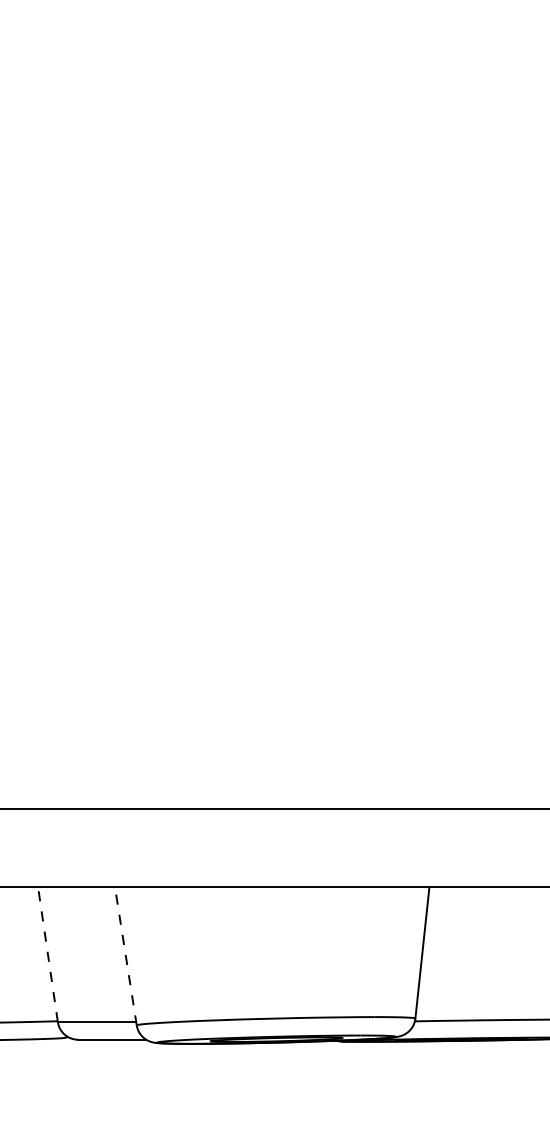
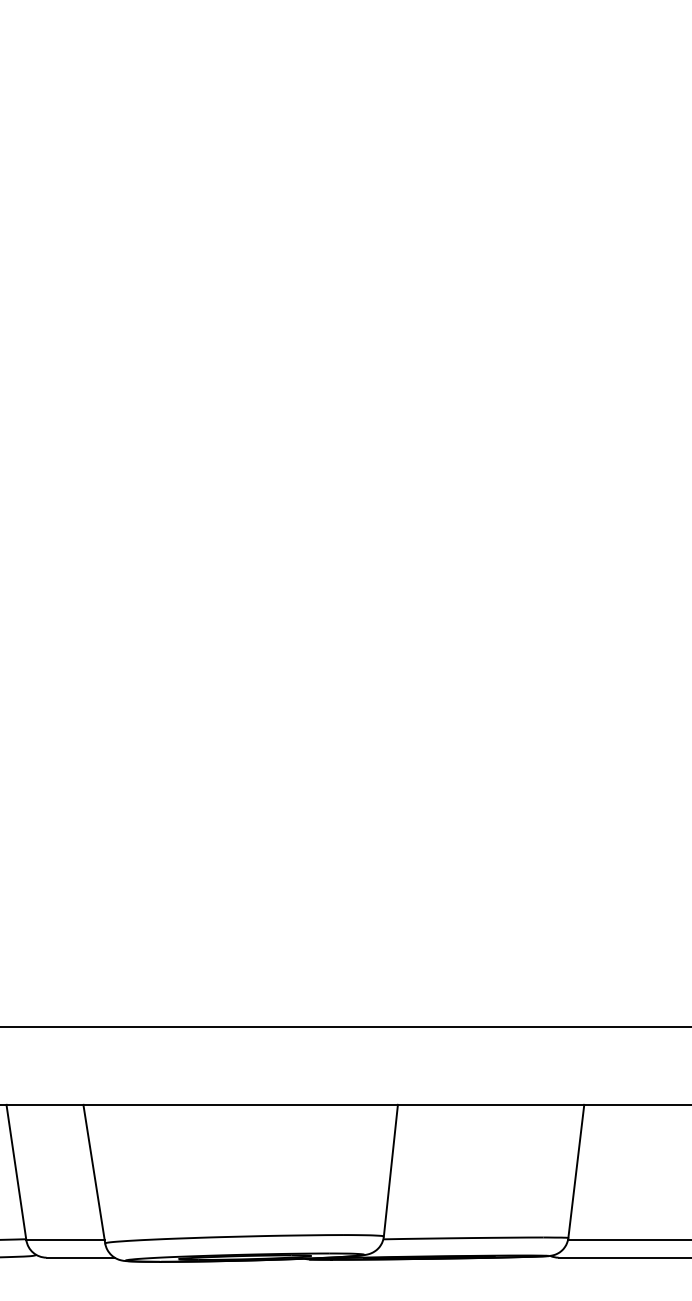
line: (48, 954) -> (16, 1172), dashed -> solid
line: (126, 955) -> (94, 1173), dashed -> solid

